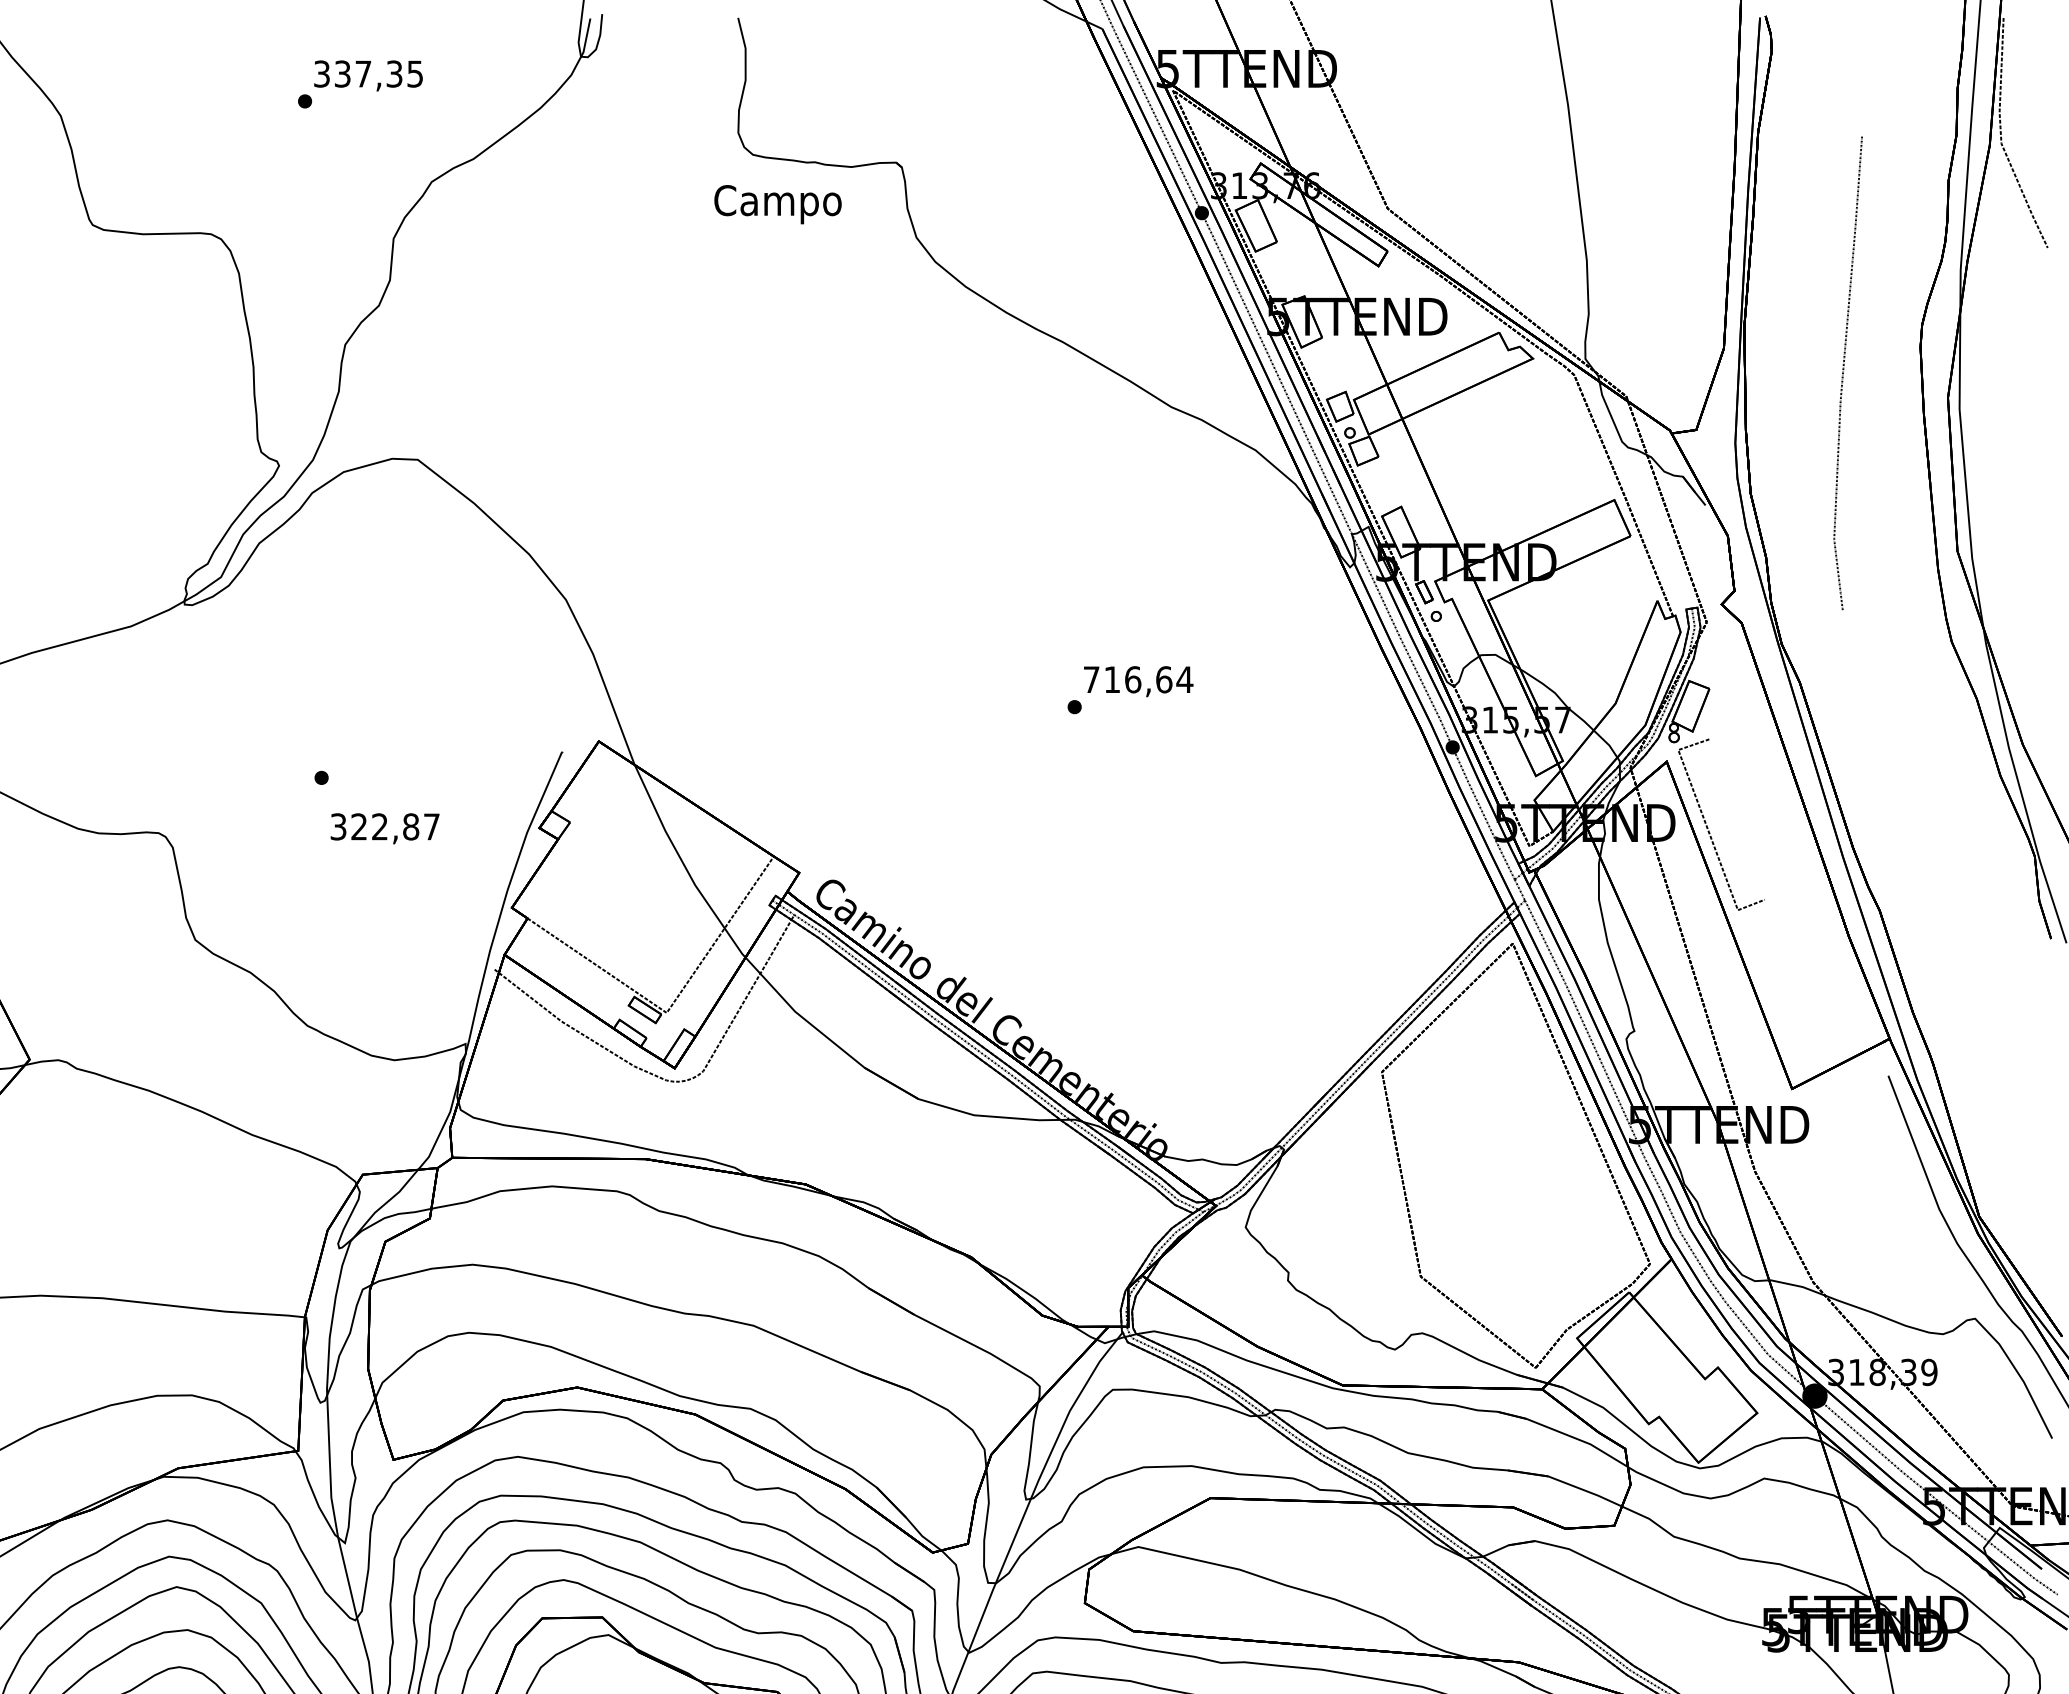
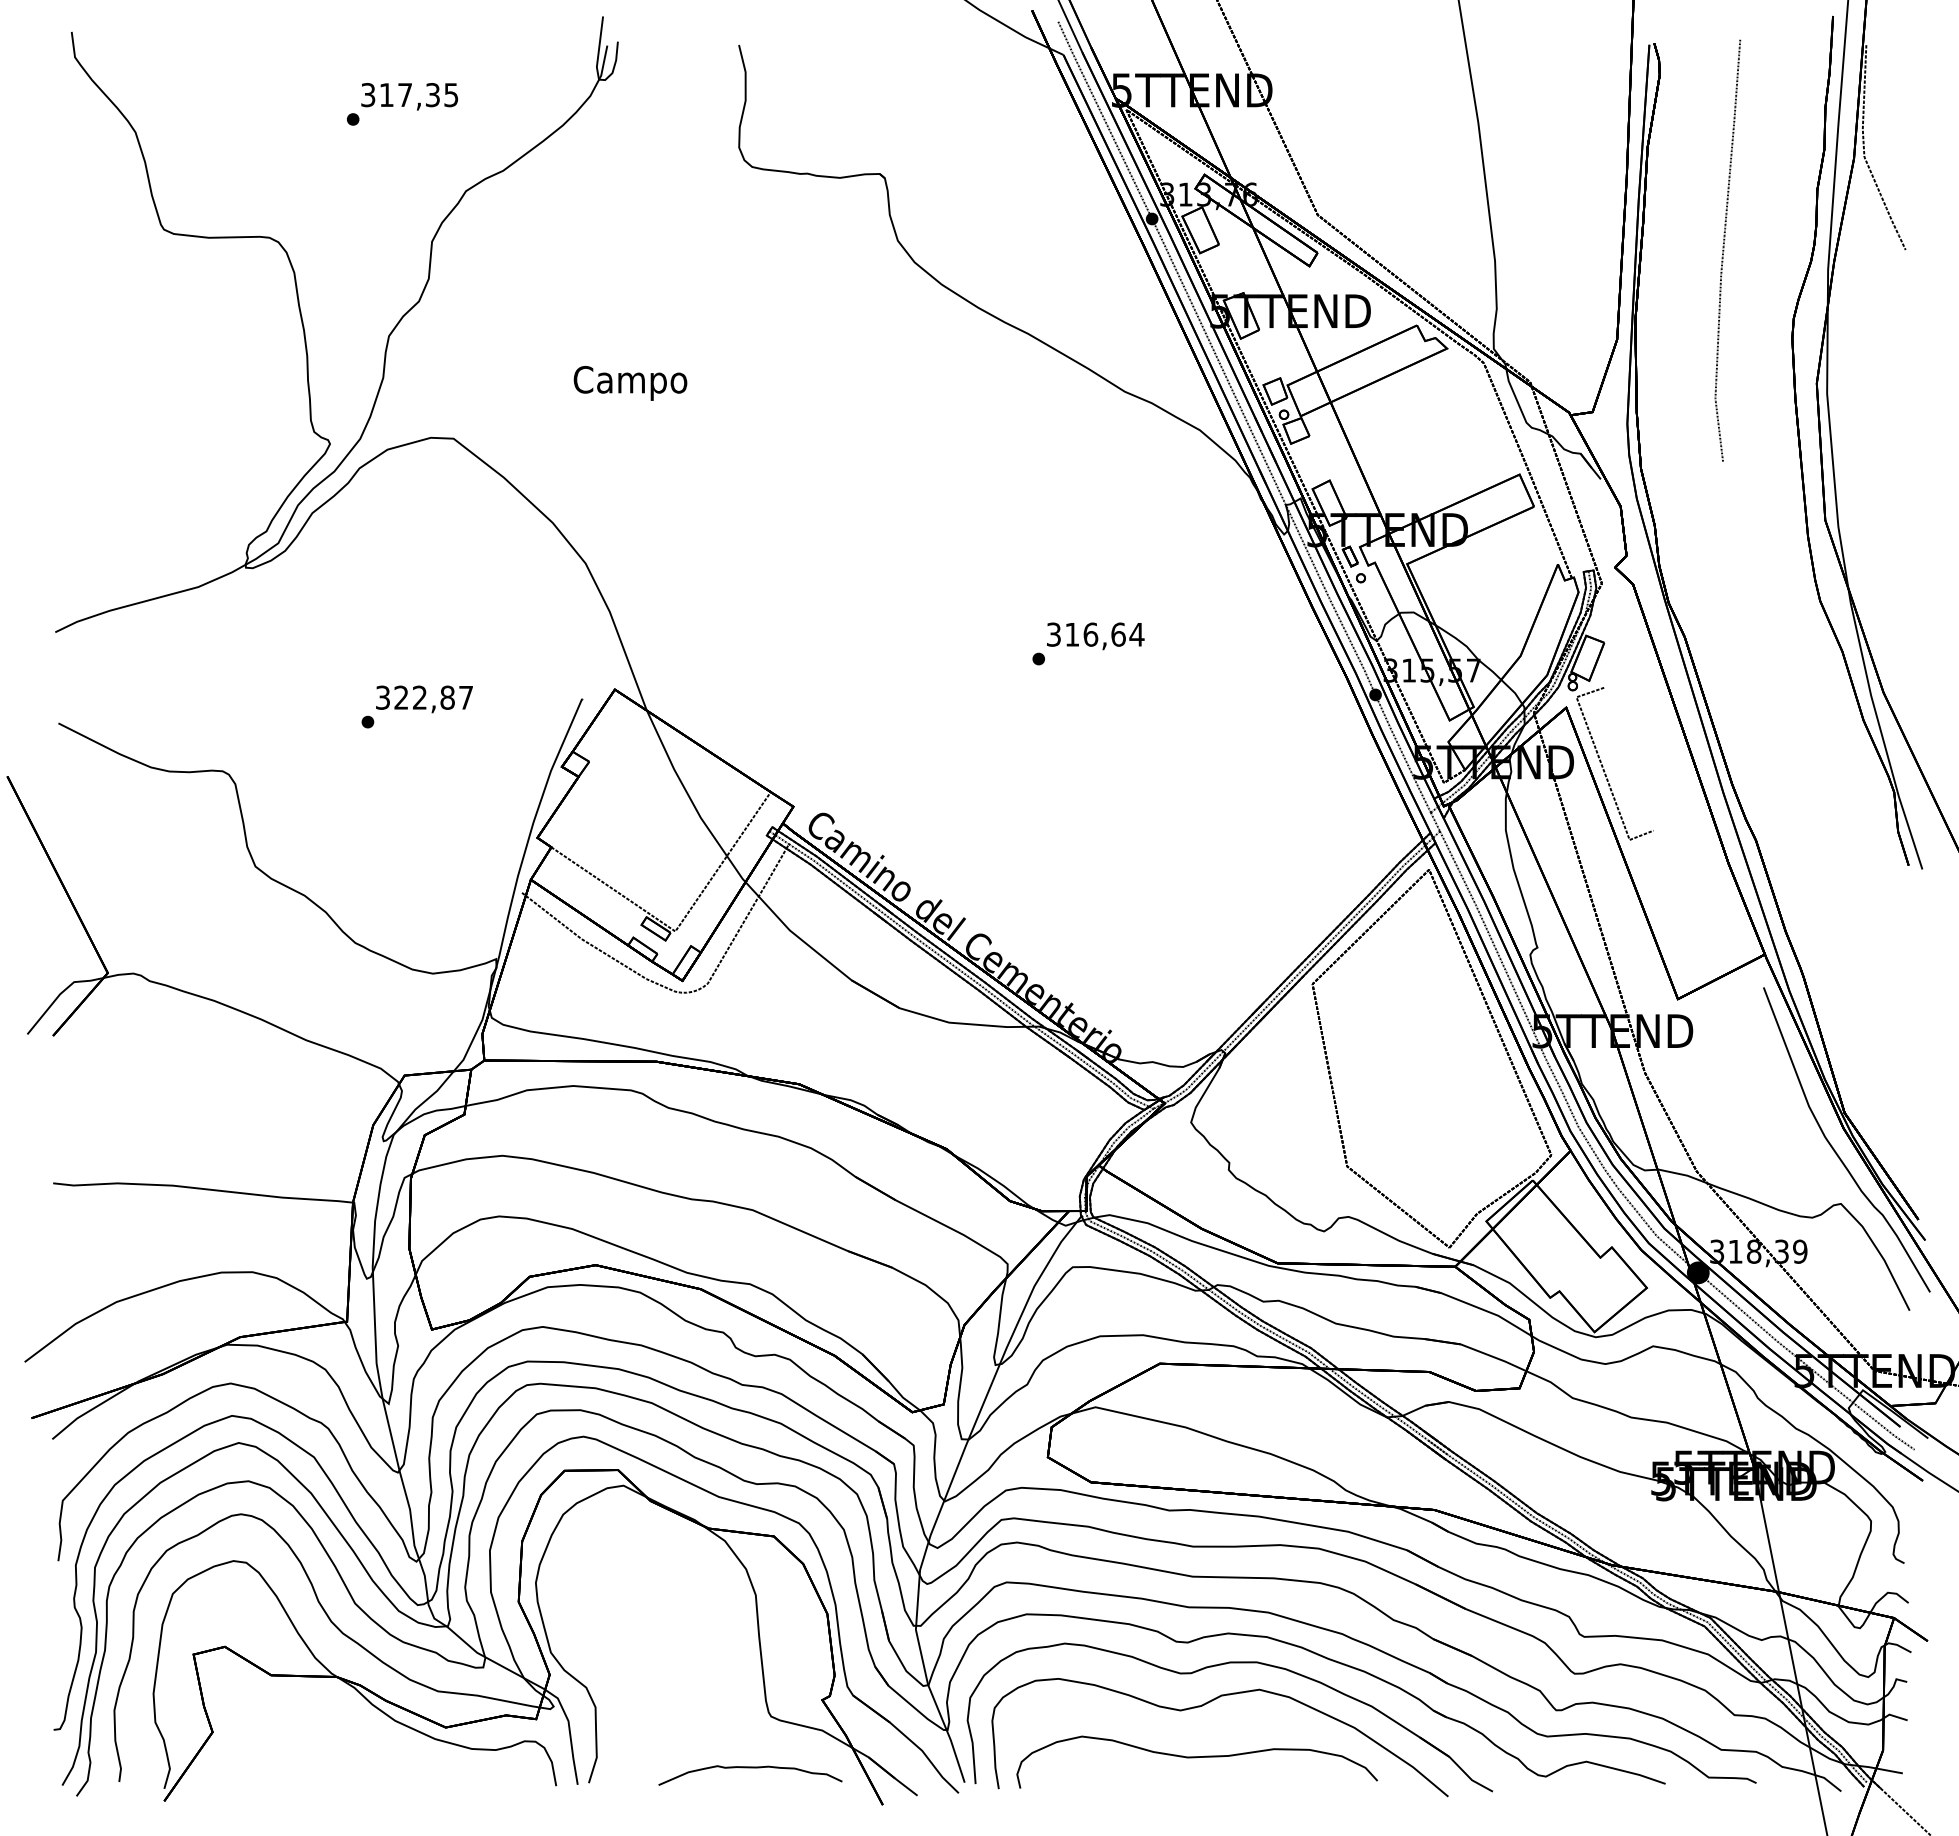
text: (342, 74) -> (386, 95), 337,35 -> 317,35
text: (778, 204) -> (630, 383), moved
curve: (1844, 373) -> (1724, 250), moved
text: (1091, 679) -> (1053, 634), 716,64 -> 316,64
text: (385, 828) -> (424, 699), moved

